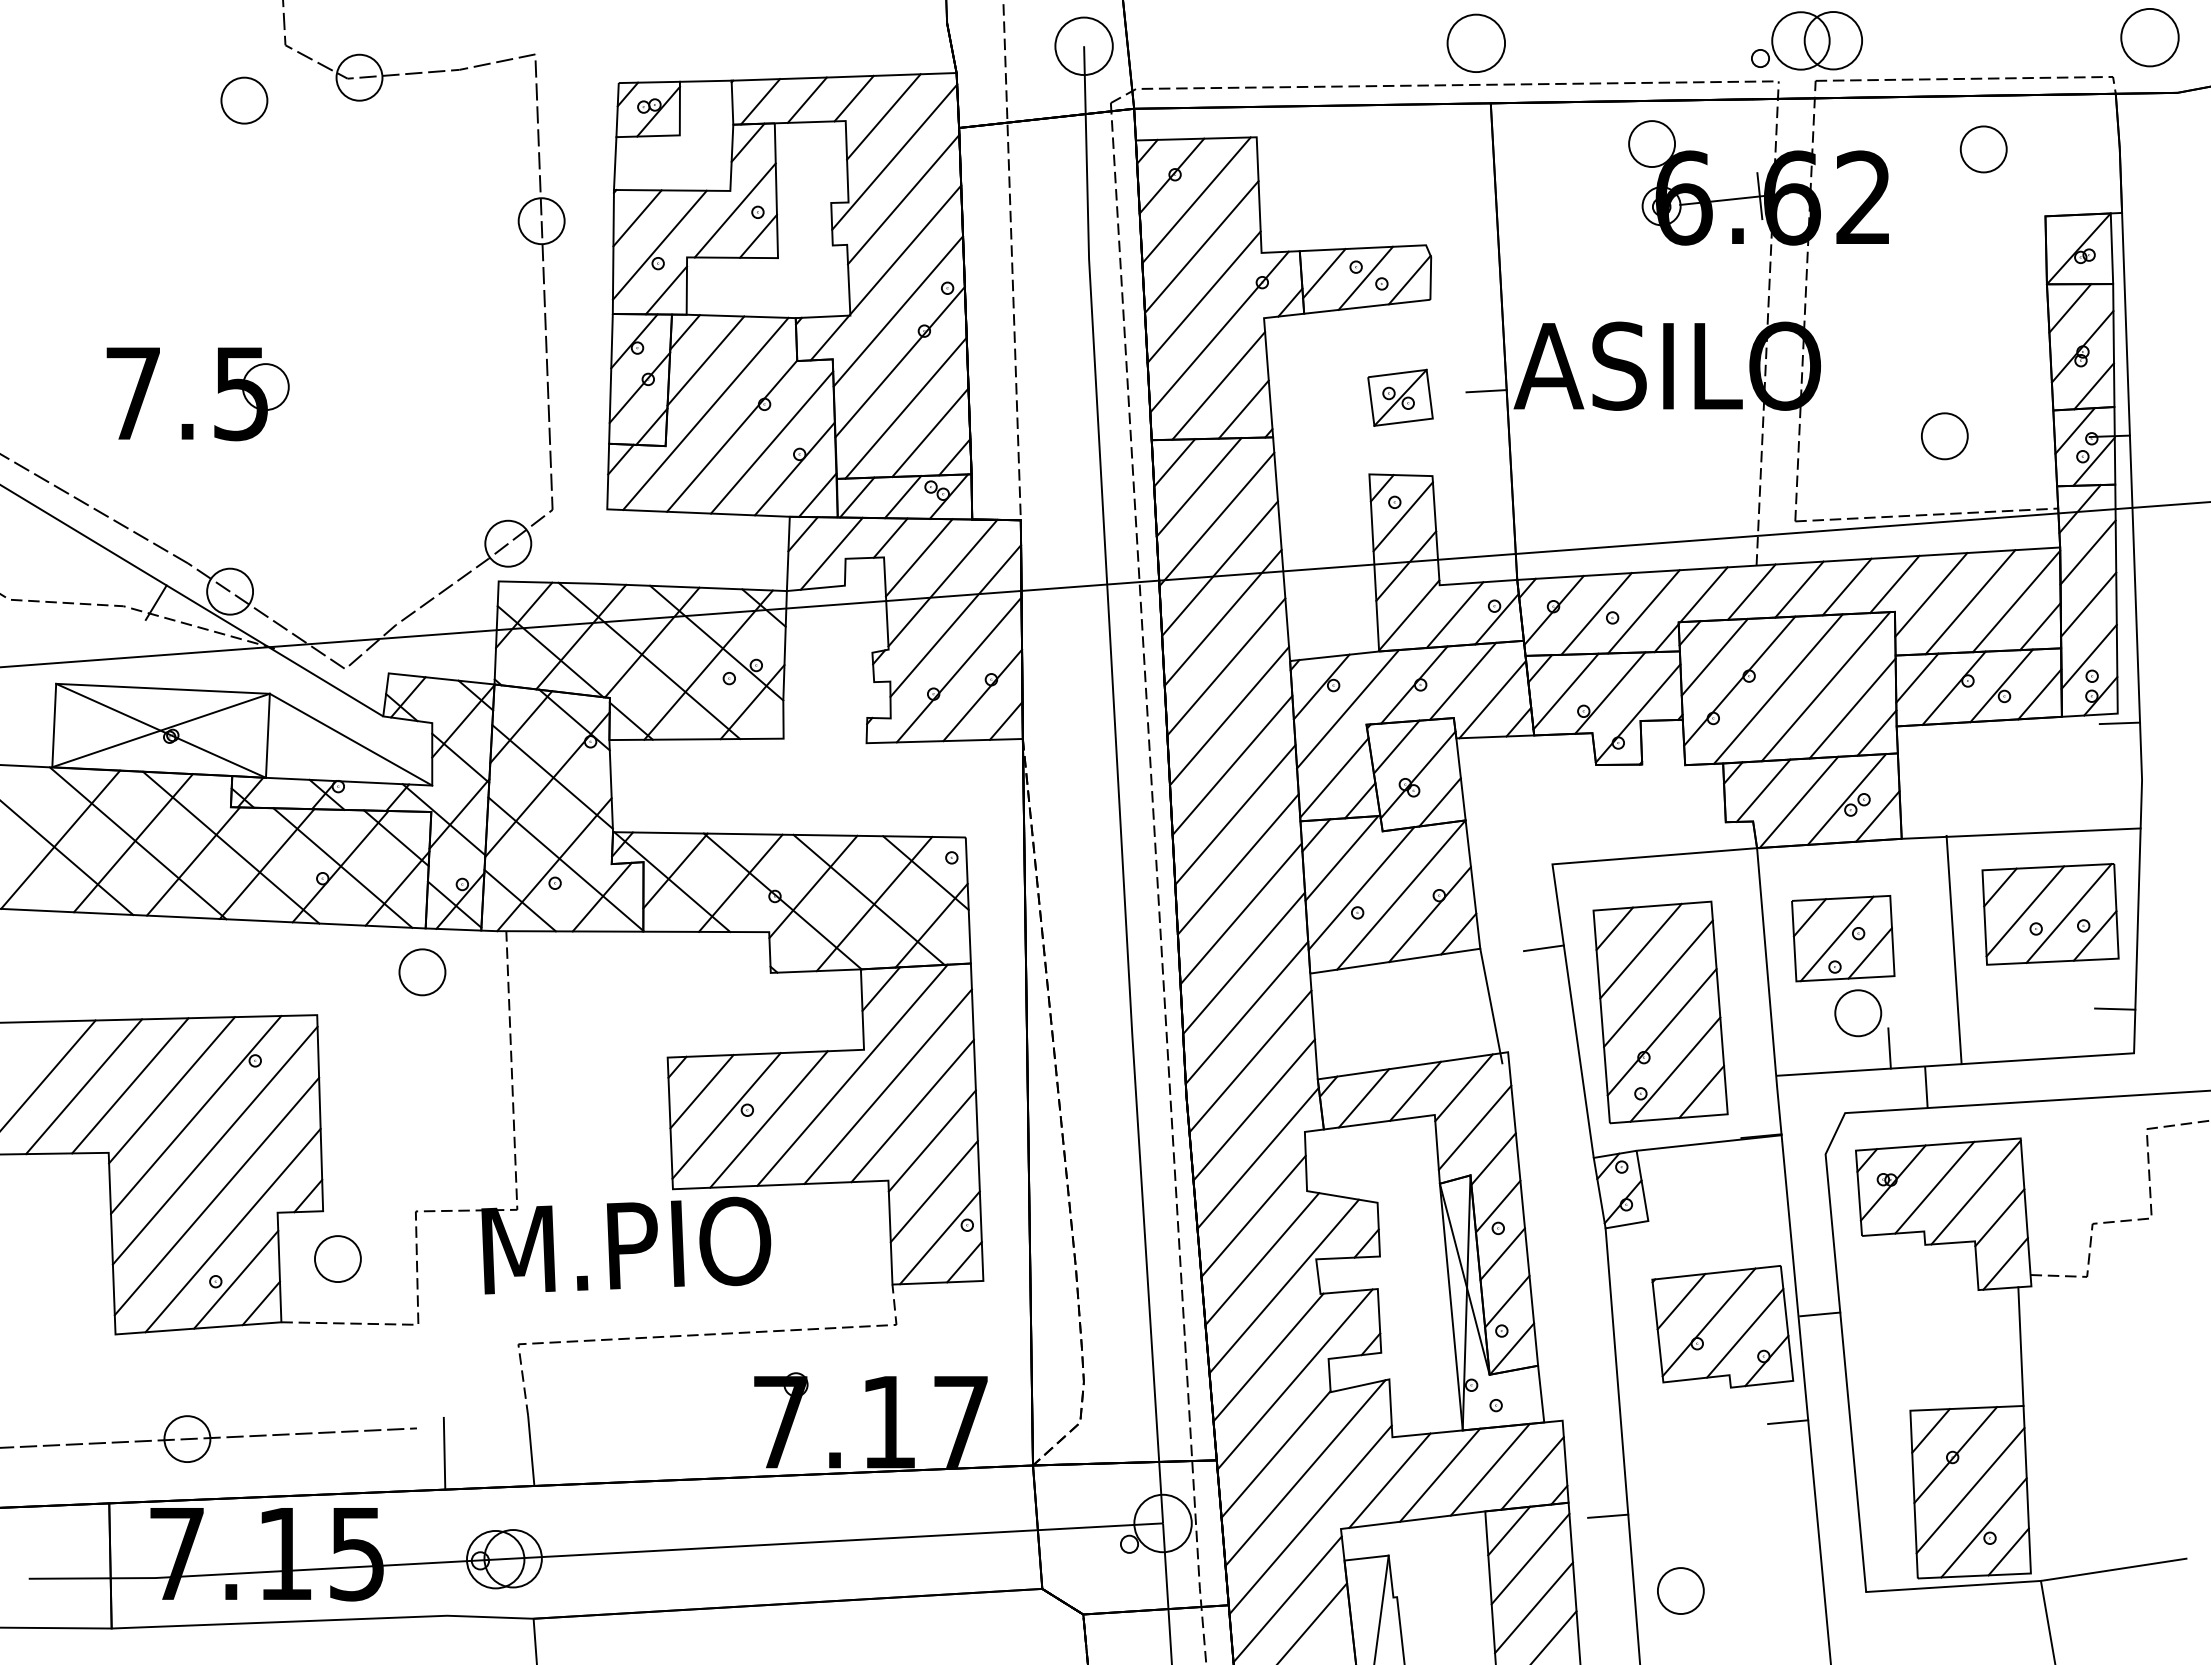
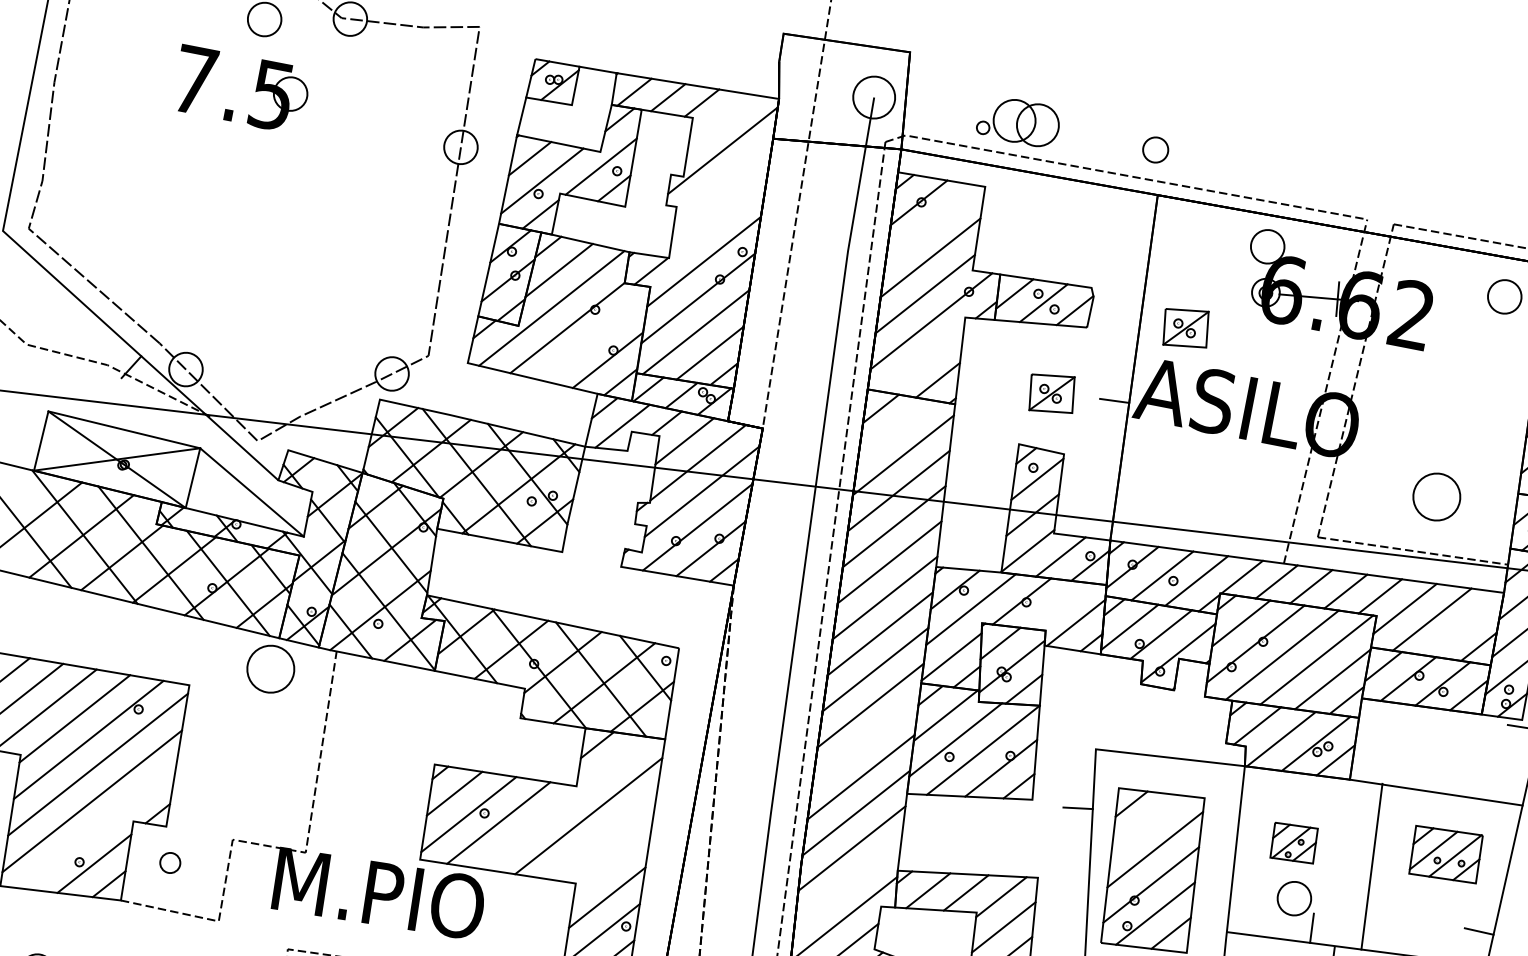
part: (1806, 40) -> (1018, 121), moved
part: (1475, 42) -> (1155, 149), size x0.6
line: (883, 116) -> (720, 119), removed
line: (903, 199) -> (723, 182), removed
line: (1196, 200) -> (933, 223), removed
line: (905, 249) -> (717, 218), removed
part: (1563, 274) -> (1186, 327), added
line: (1218, 385) -> (923, 359), removed
part: (218, 393) -> (255, 92), moved
part: (1944, 436) -> (1436, 497), size x1.4
line: (772, 442) -> (595, 338), removed
line: (1198, 487) -> (894, 429), removed
line: (2016, 601) -> (1465, 625), removed
line: (1462, 680) -> (1057, 604), removed
line: (1240, 913) -> (865, 741), removed
part: (2050, 914) -> (1446, 854), size x0.7
part: (1843, 938) -> (1294, 843), size x0.6
line: (1640, 950) -> (1147, 823), removed
part: (422, 972) -> (270, 669), size x1.4
line: (1491, 1005) -> (1032, 841), removed
line: (852, 1074) -> (564, 802), removed
line: (1253, 1109) -> (847, 883), removed
line: (912, 1110) -> (602, 836), removed
line: (931, 1140) -> (612, 860), removed
line: (232, 1230) -> (98, 827), removed
part: (337, 1258) -> (170, 862), size x0.6

